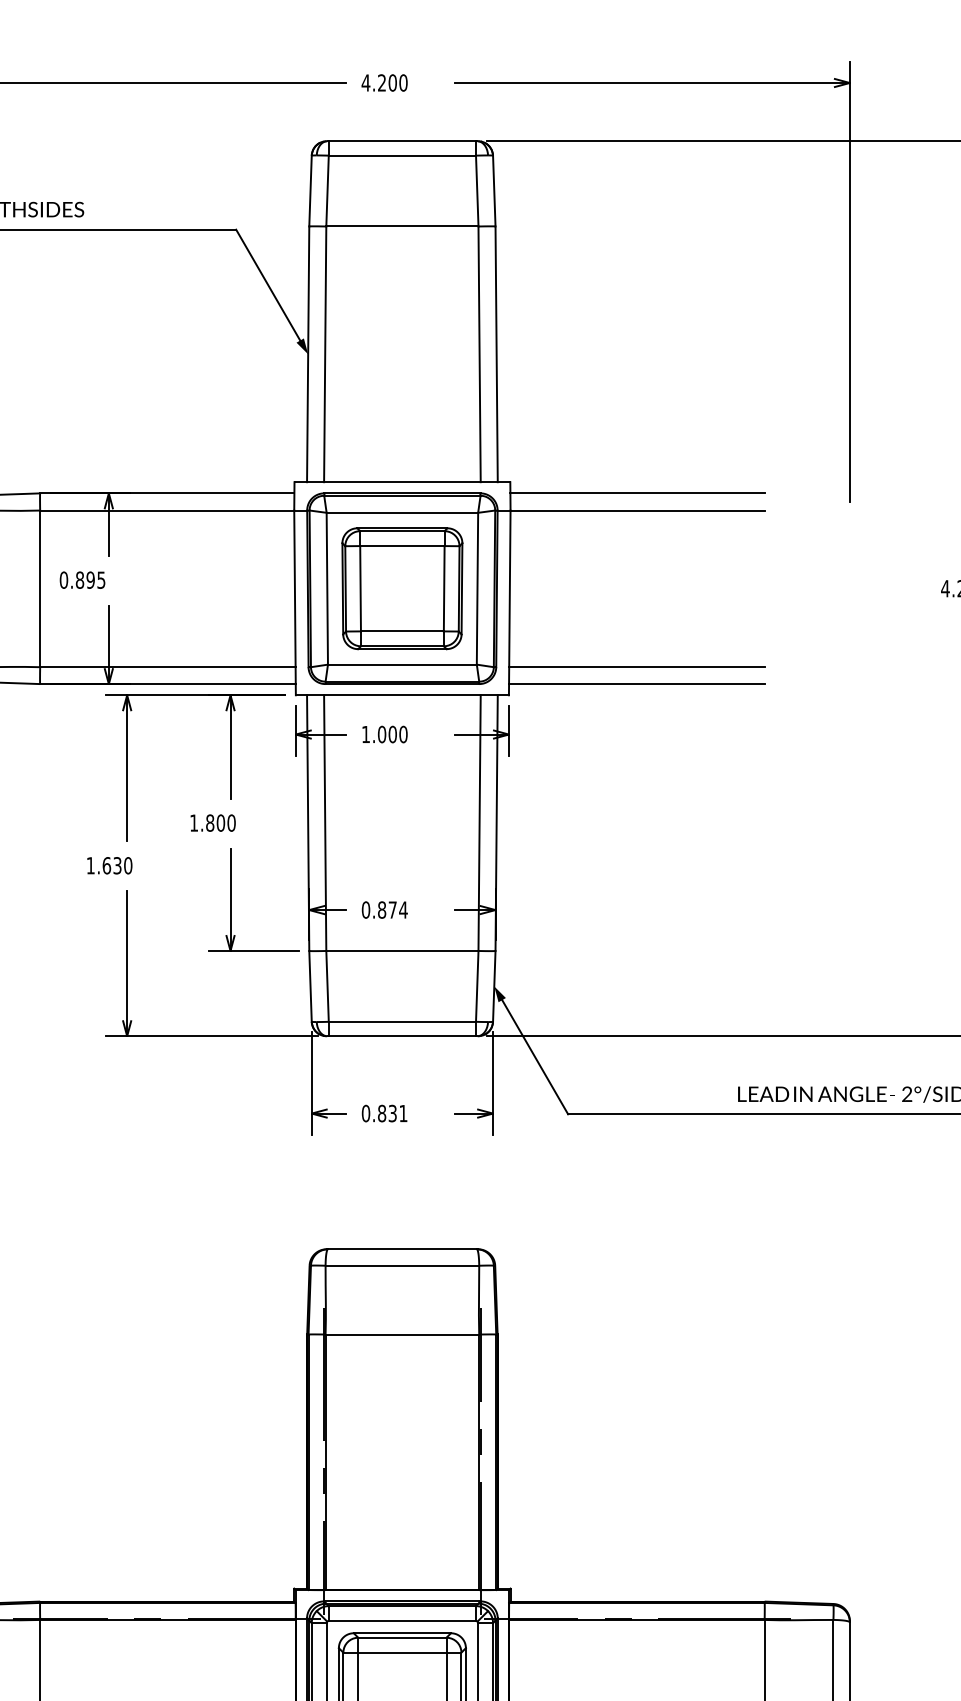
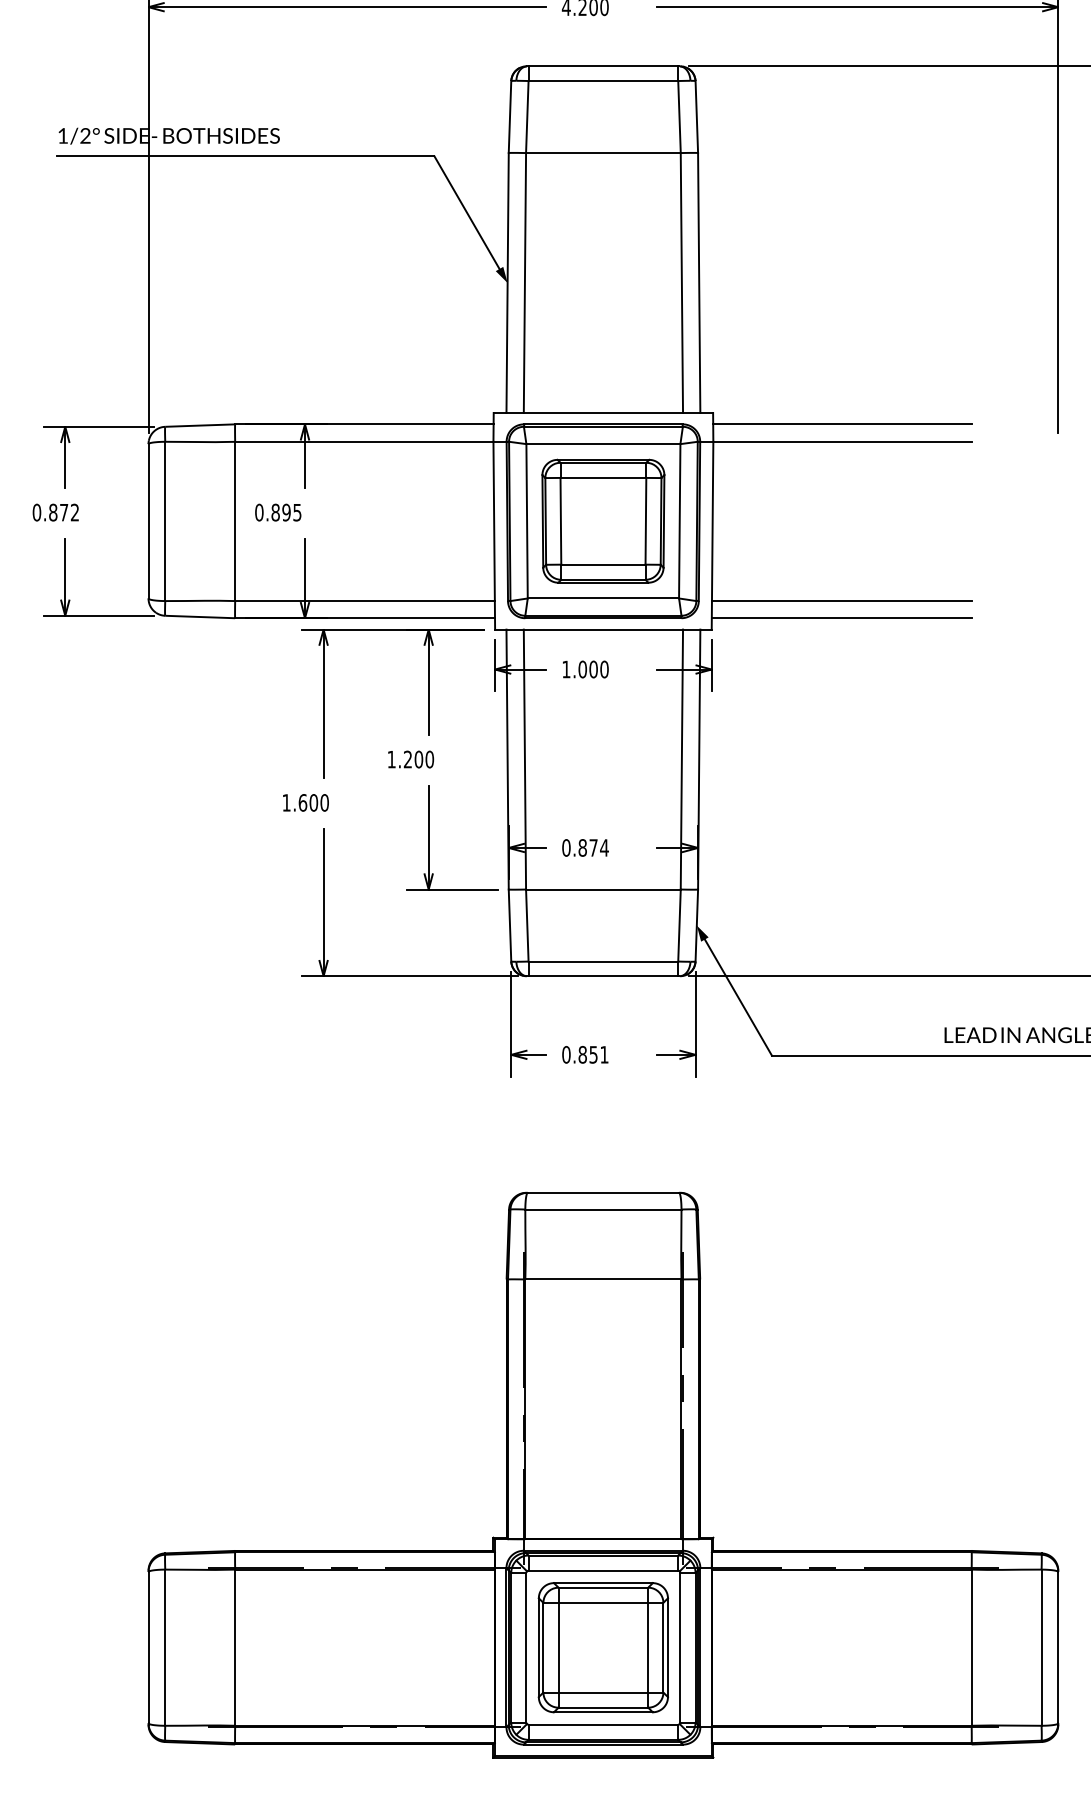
text: (209, 823) -> (407, 759), 1.800 -> 1.200
text: (117, 865) -> (313, 802), 1.630 -> 1.600
text: (392, 1112) -> (593, 1053), 0.831 -> 0.851

